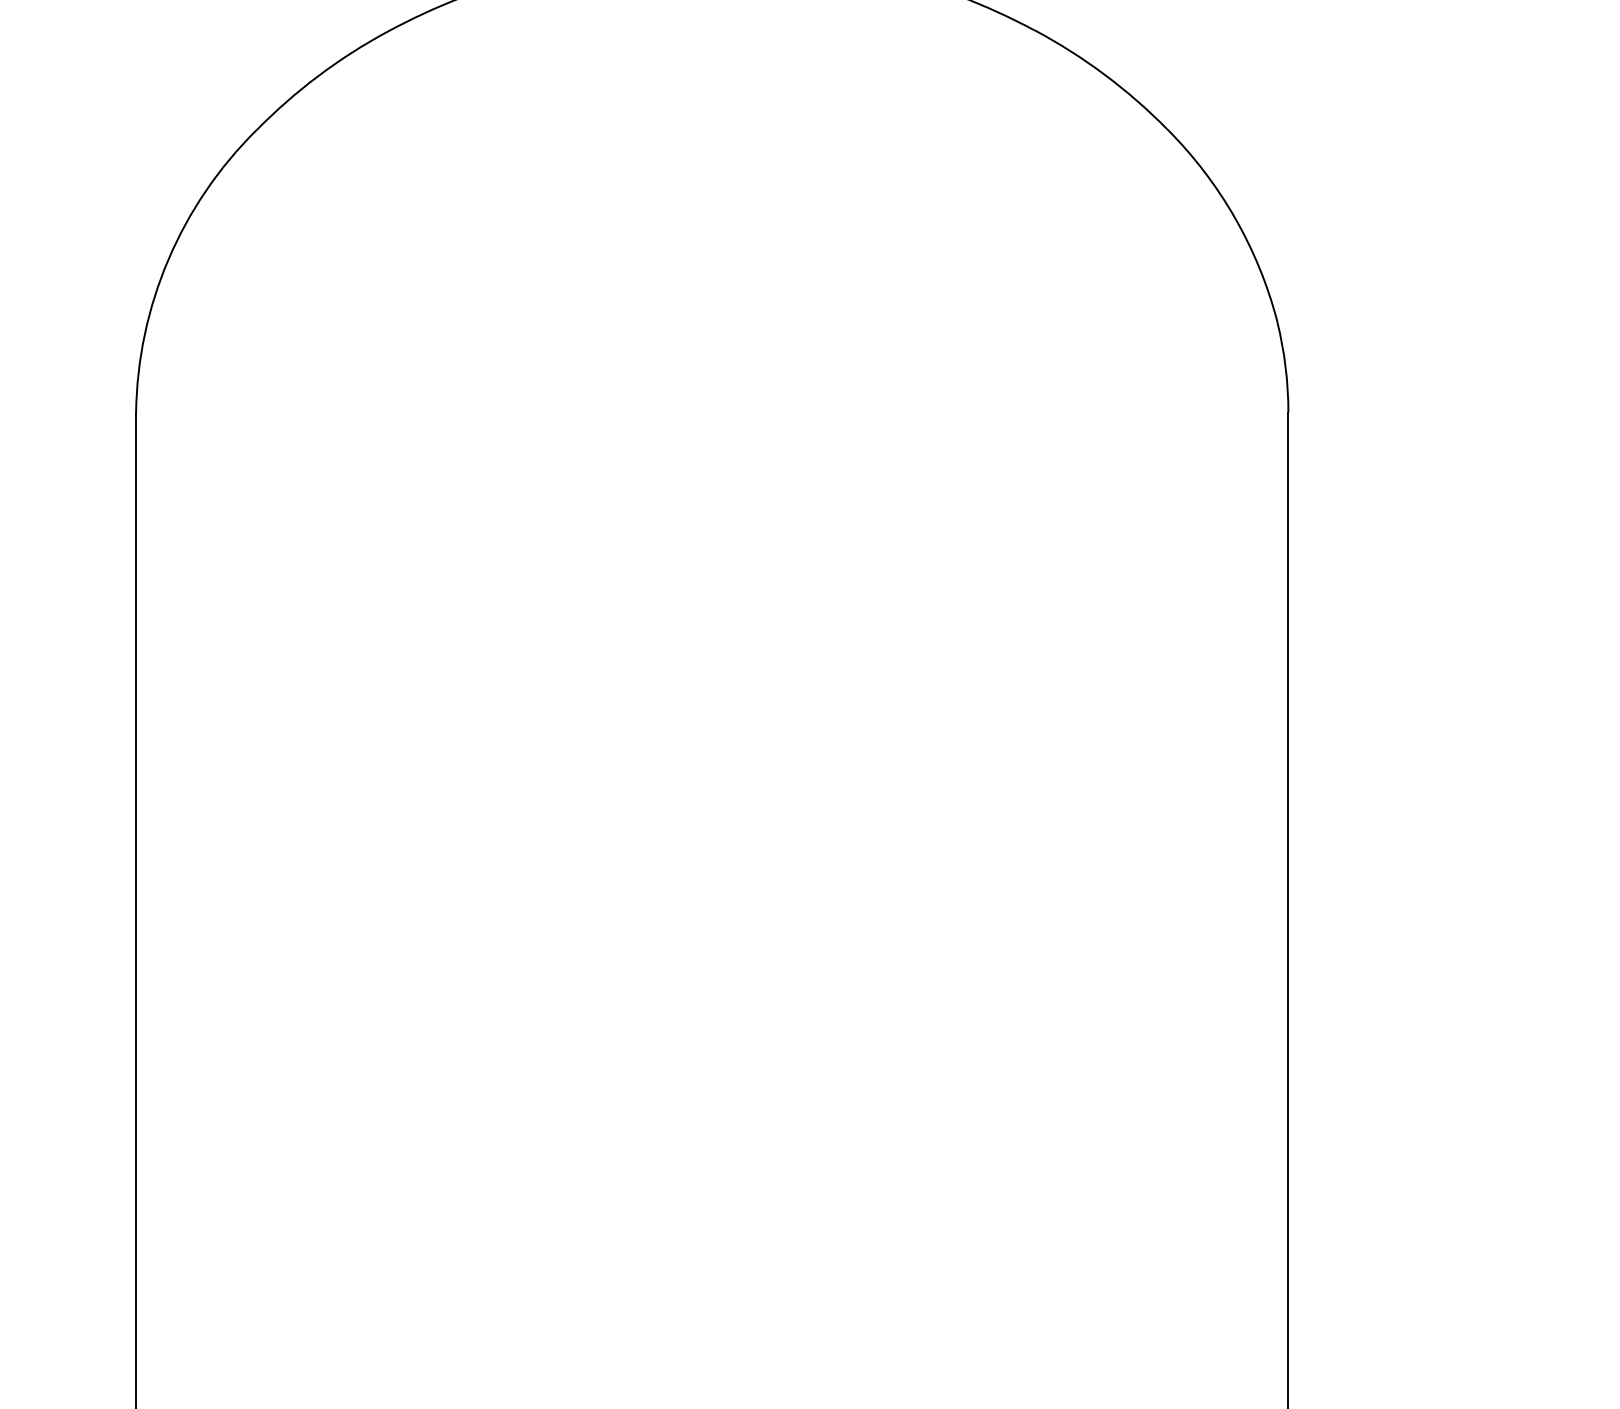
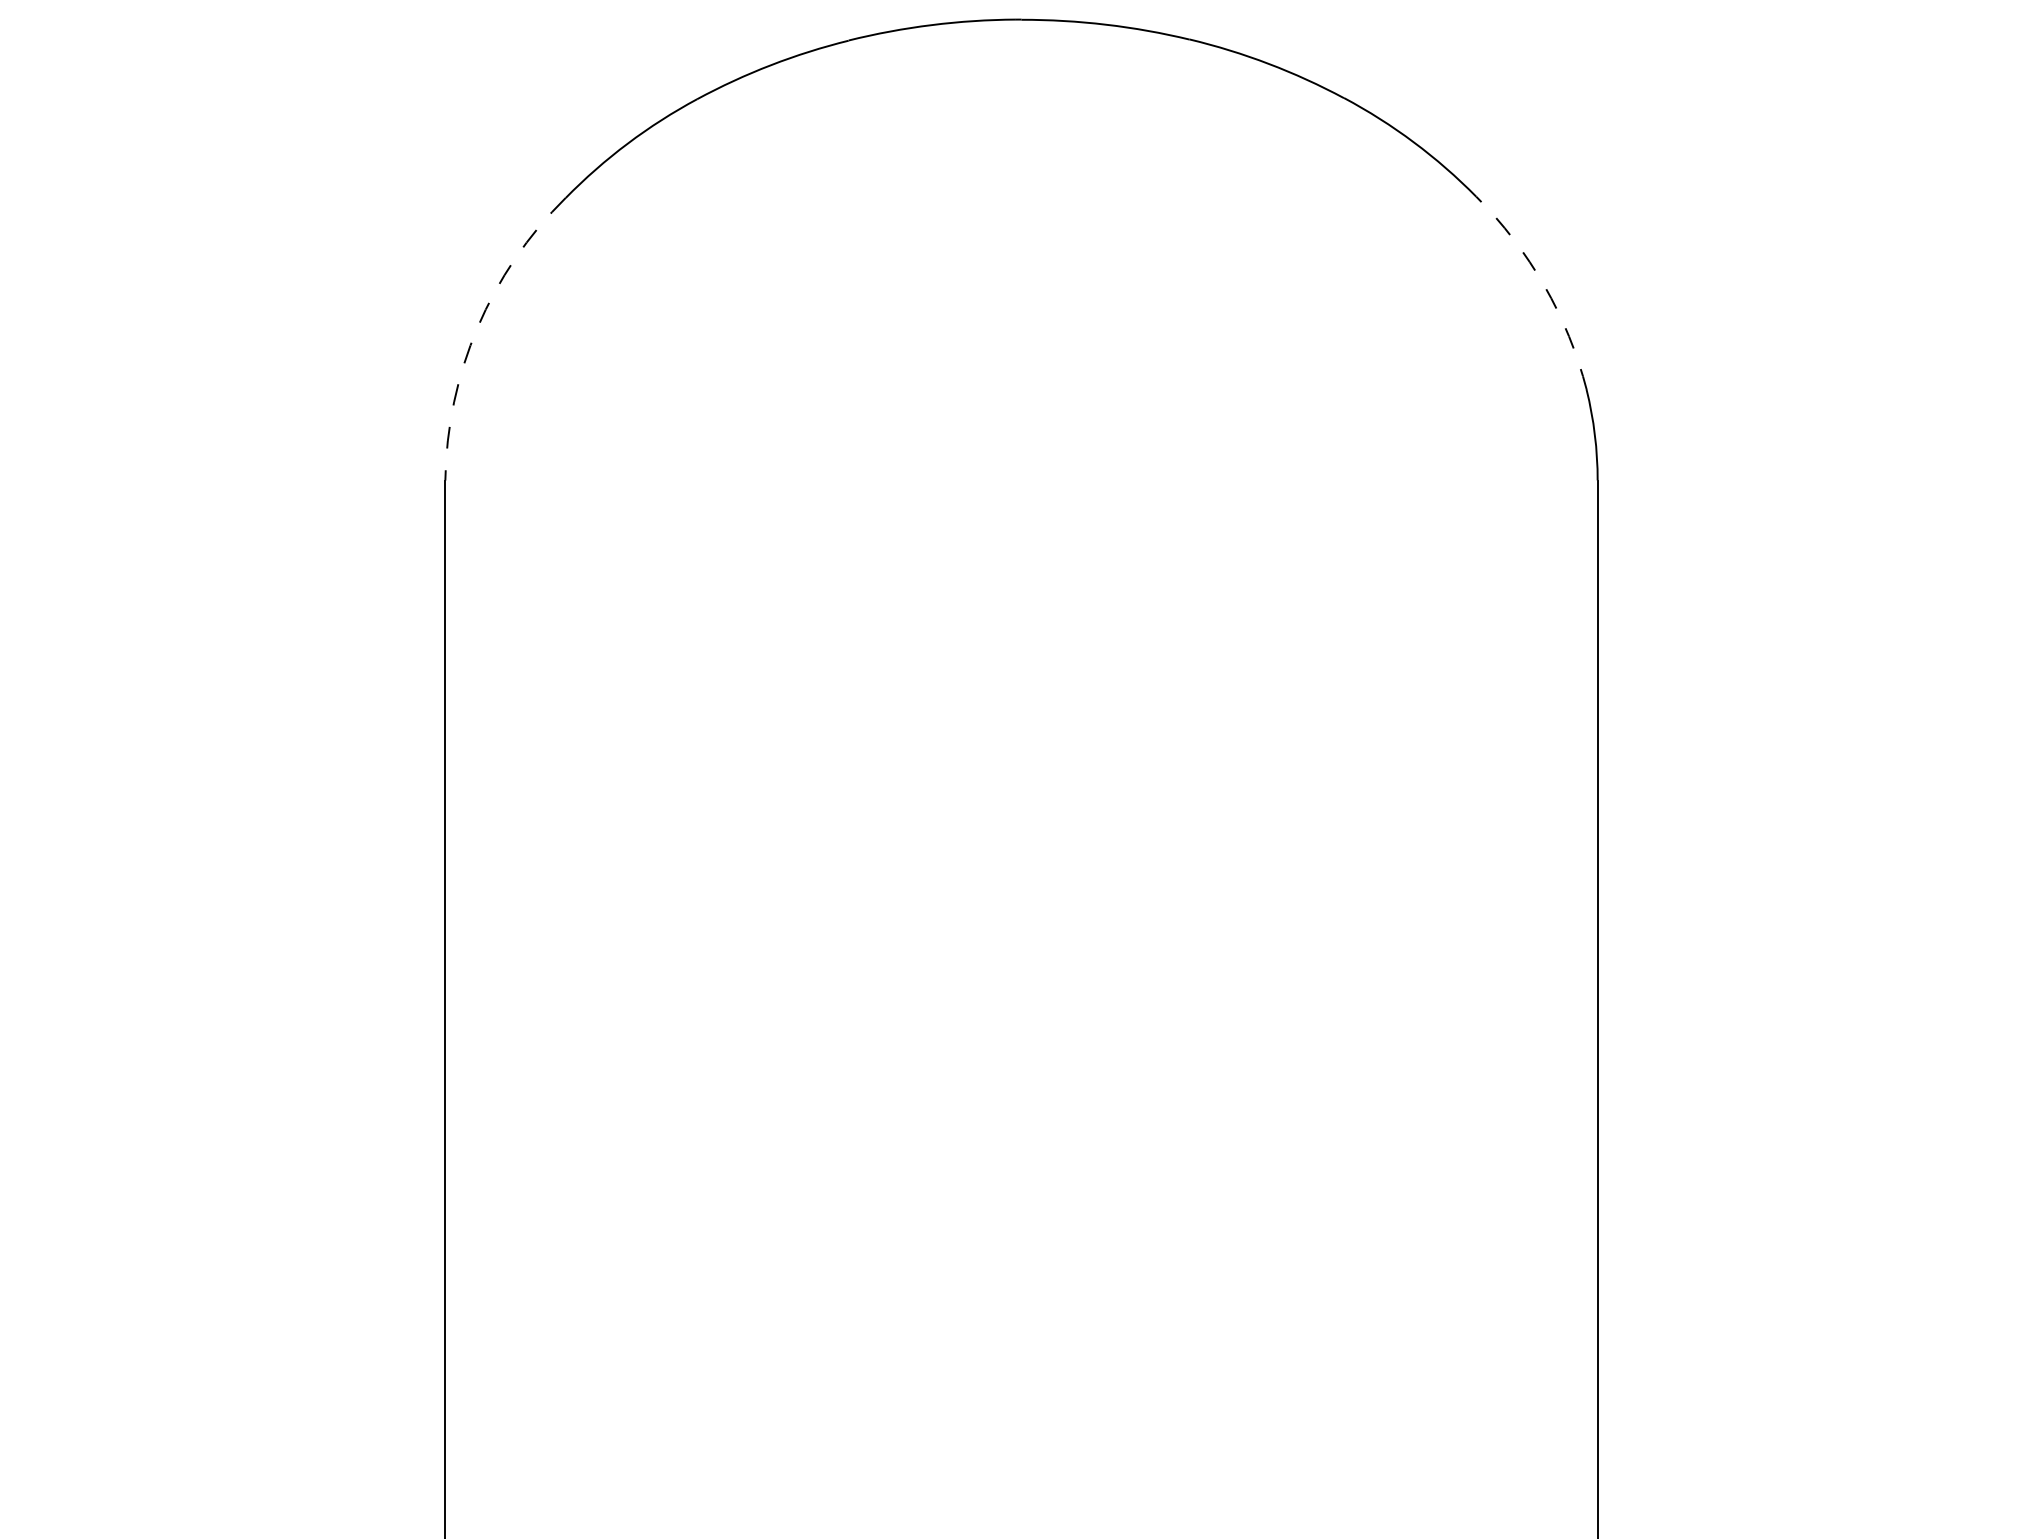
arc: (1235, 217) -> (1544, 285), solid -> dashed
arc: (168, 259) -> (477, 327), solid -> dashed

